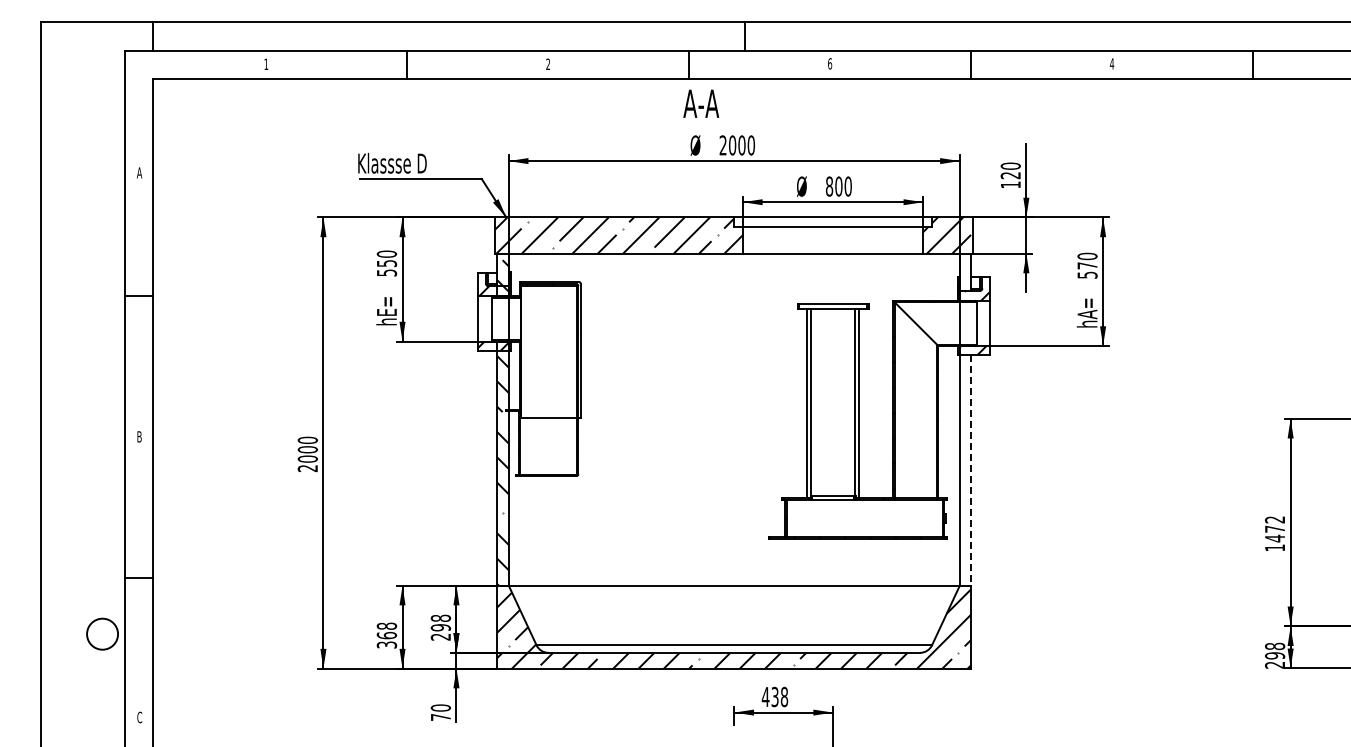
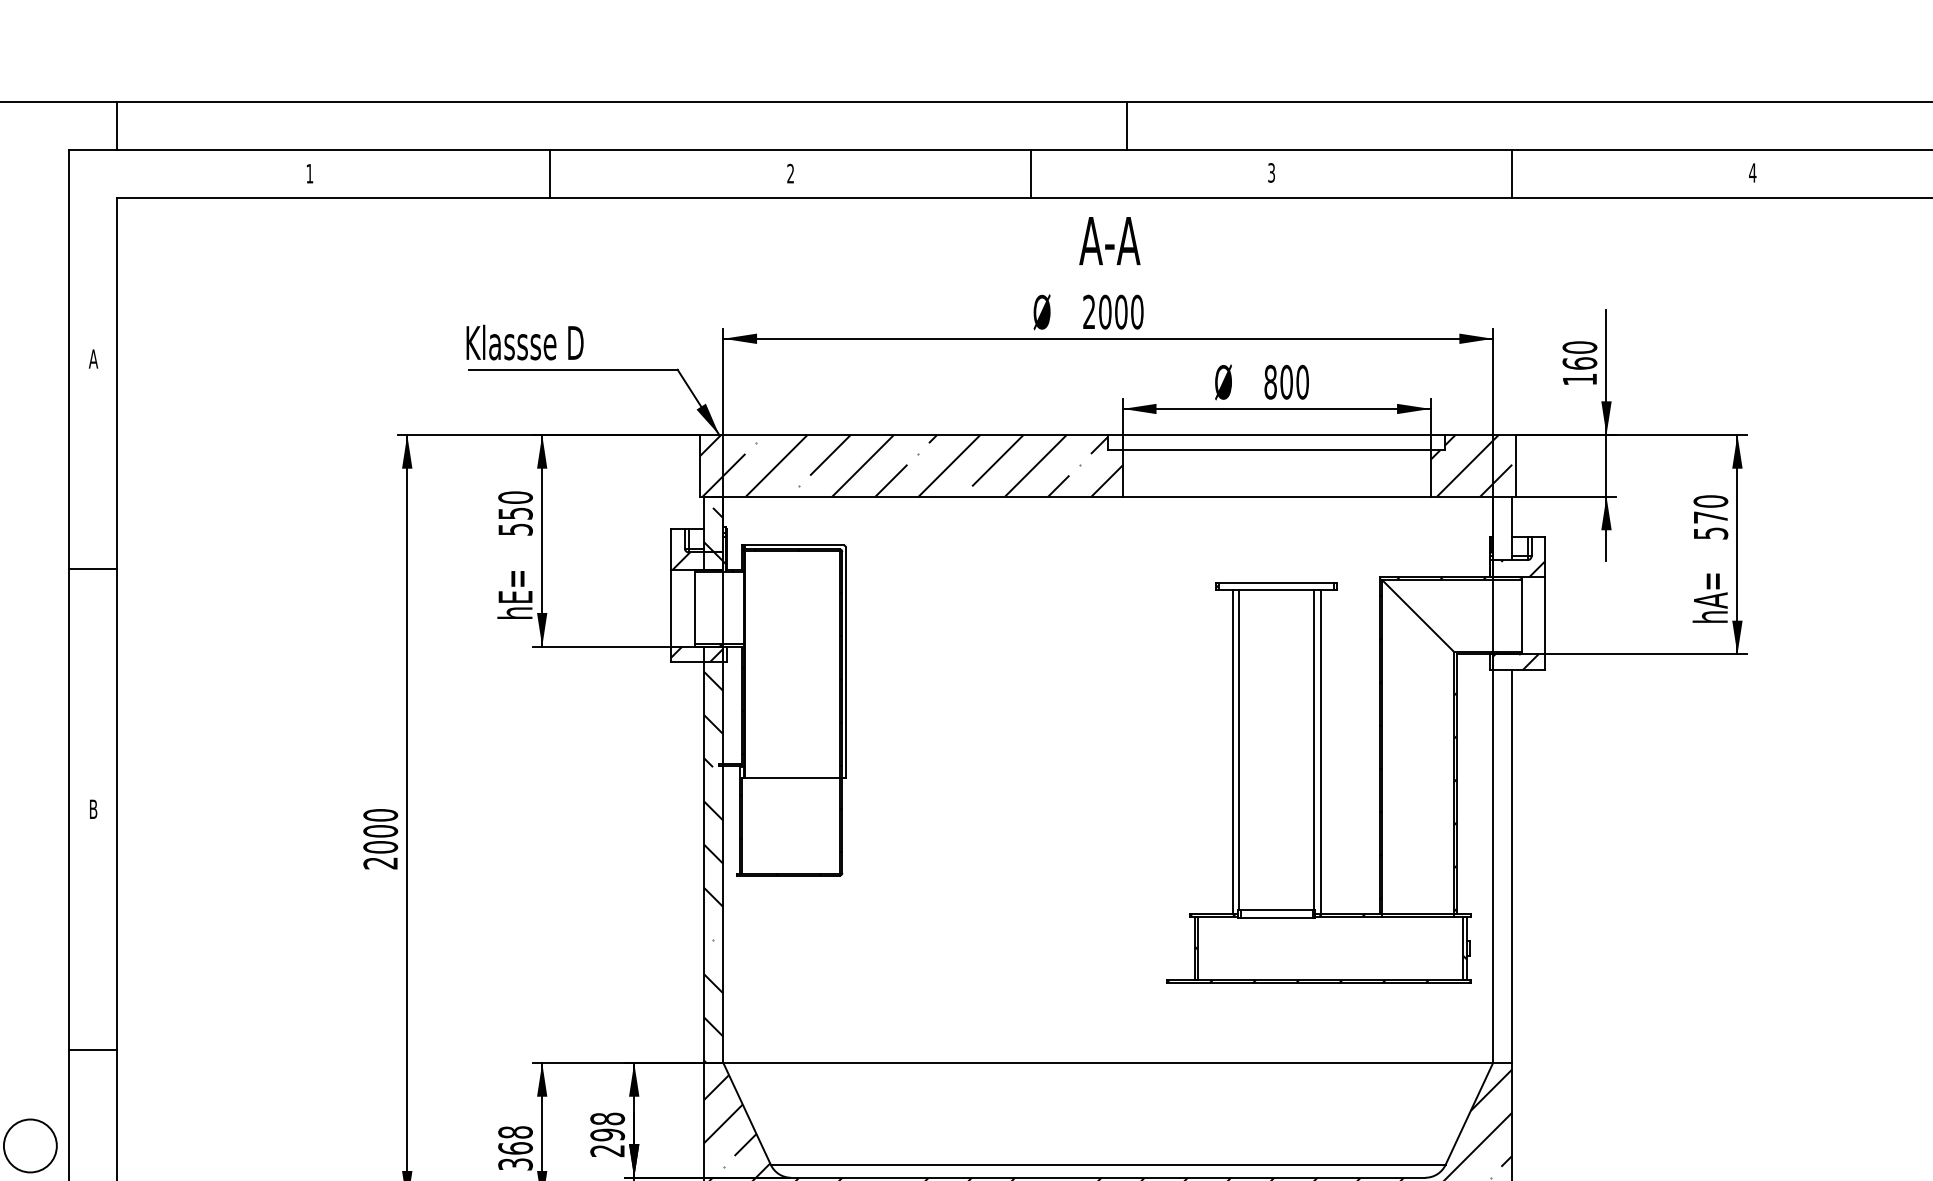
text: (830, 63) -> (1272, 172), 6 -> 3
text: (701, 103) -> (1110, 240), moved
text: (1010, 175) -> (1579, 363), 120 -> 160
line: (971, 470) -> (1512, 866), dashed -> solid

